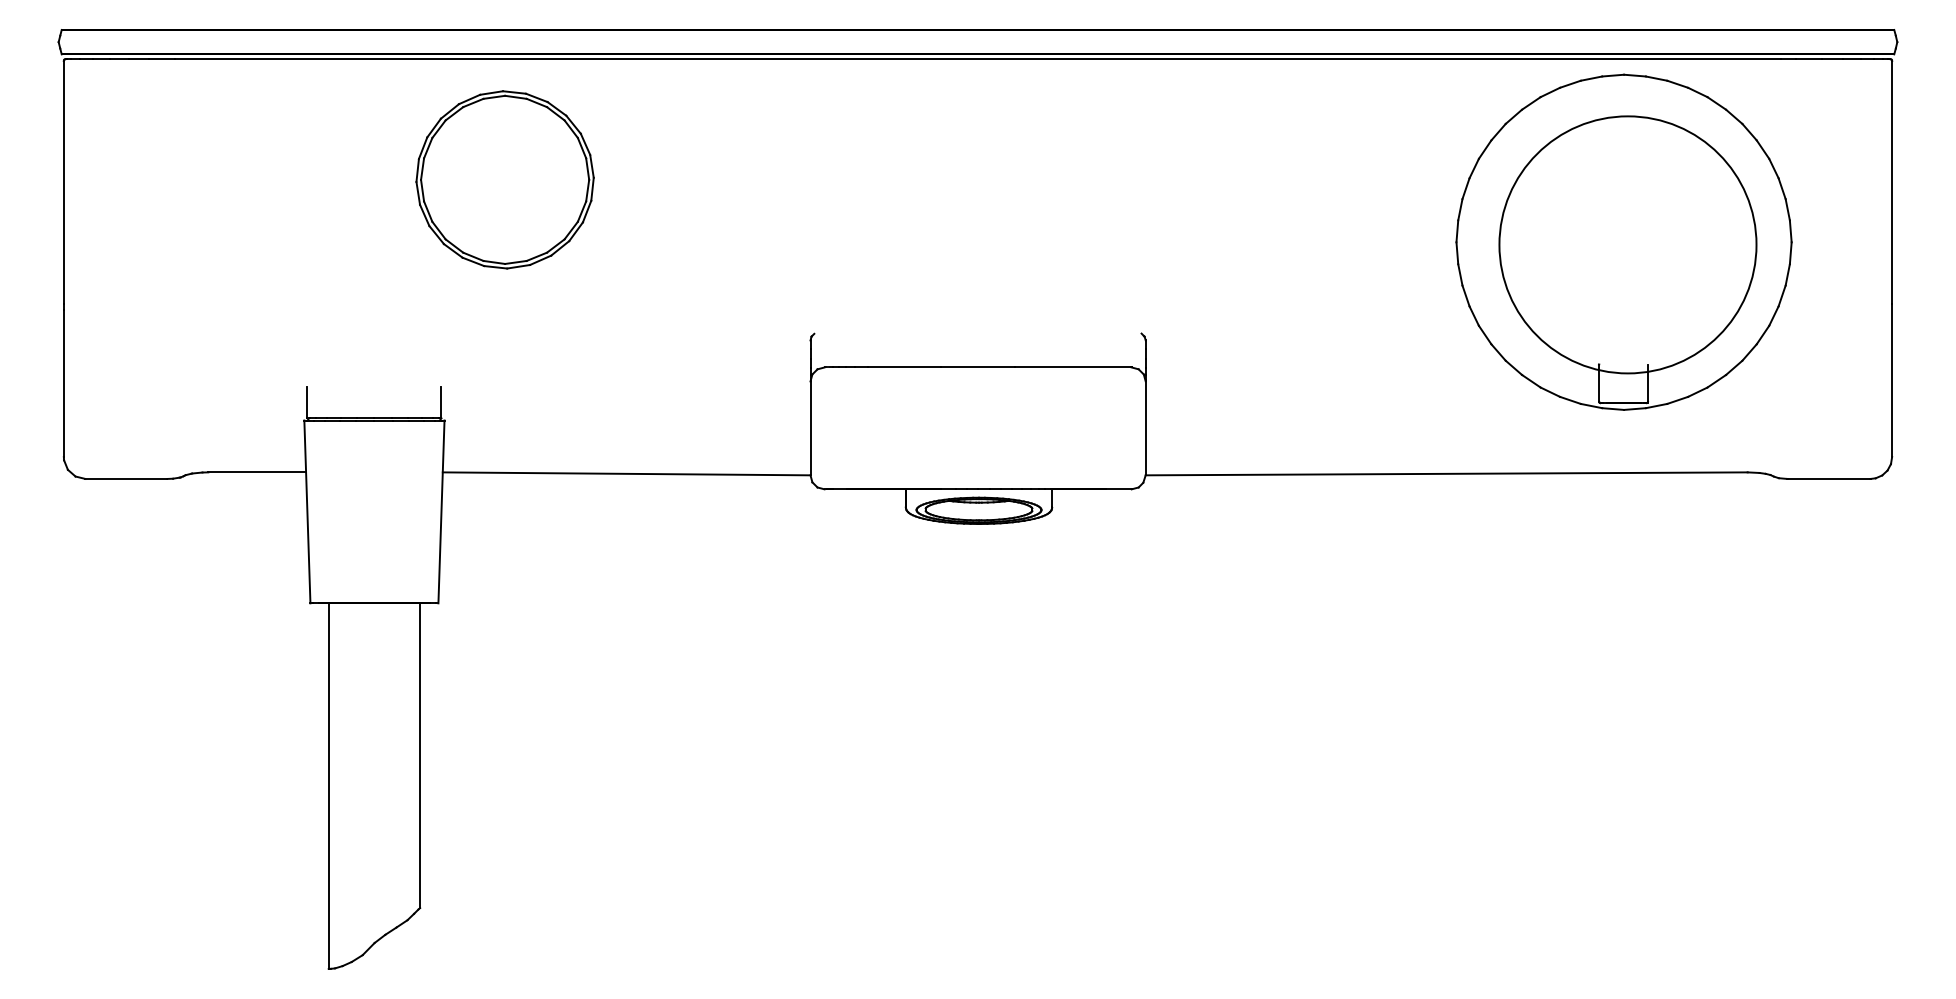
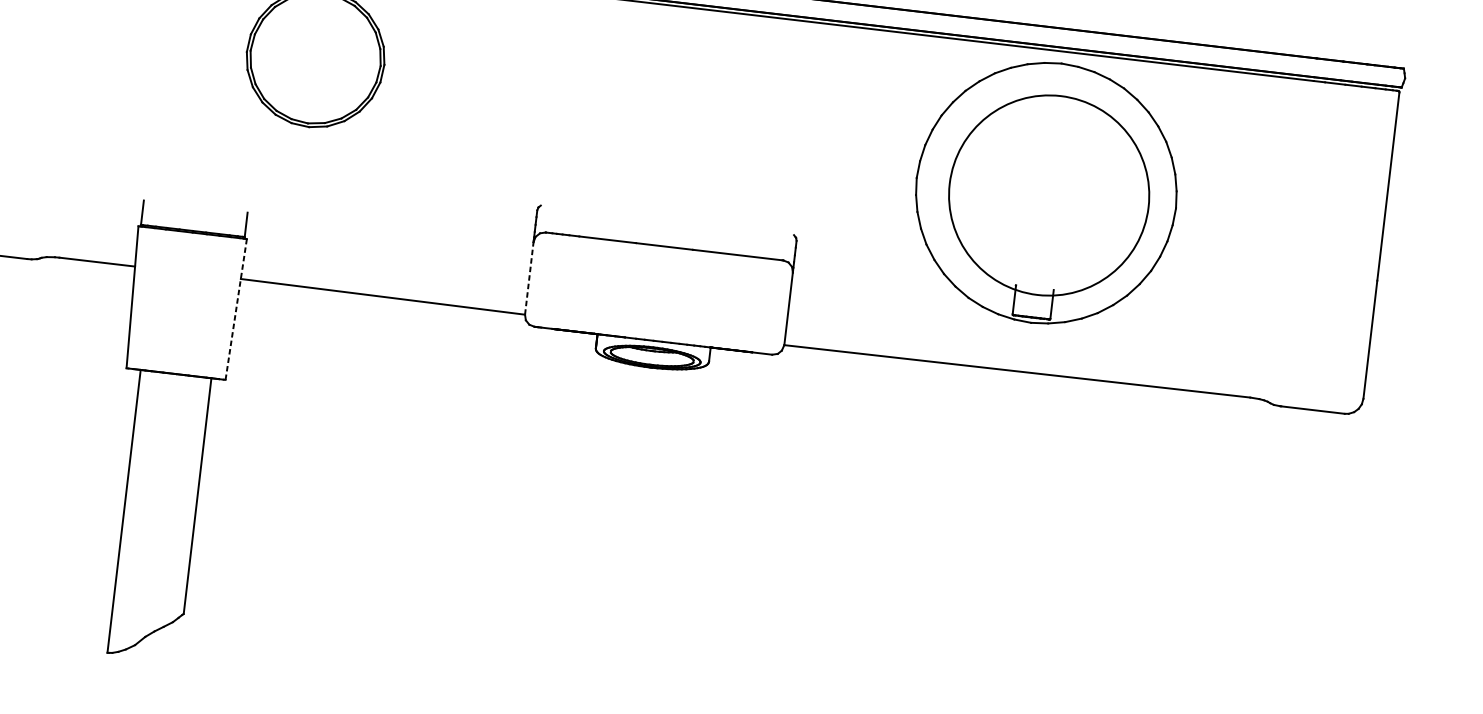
part: (1623, 241) -> (1046, 192), moved
line: (810, 428) -> (529, 278), solid -> dashed
line: (441, 511) -> (236, 309), solid -> dashed

